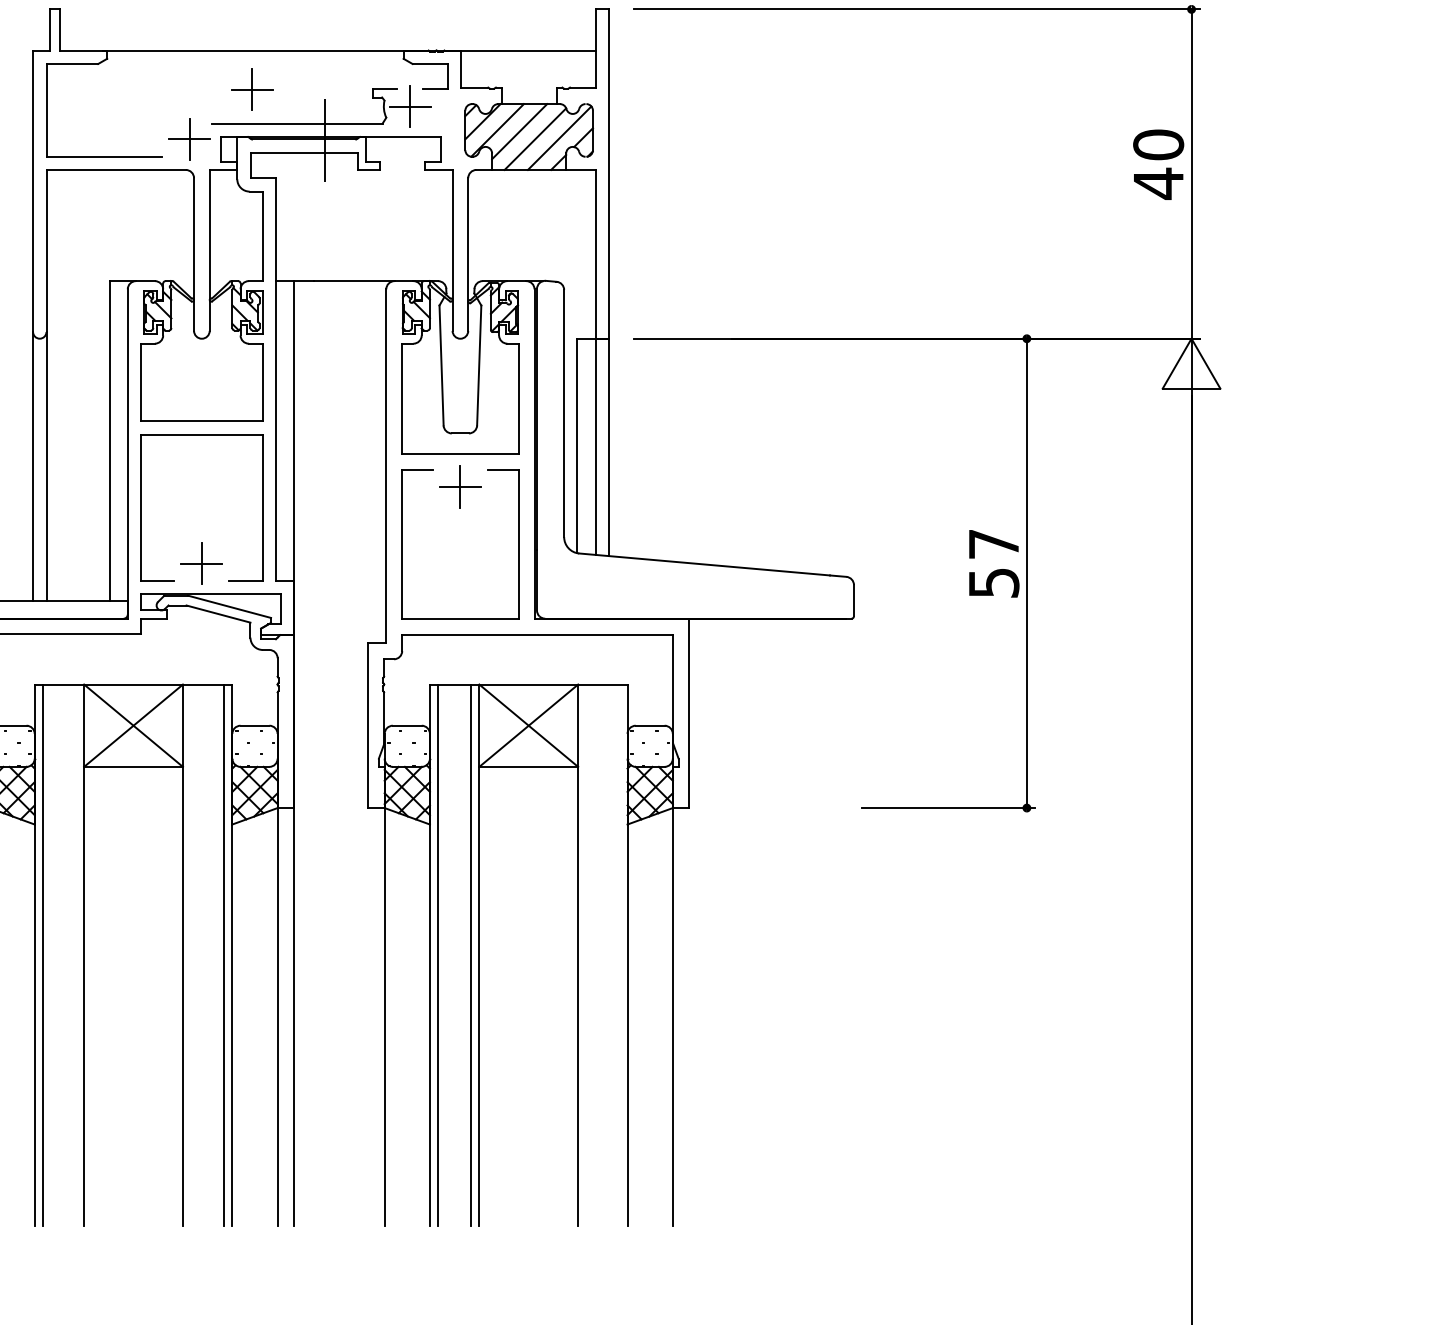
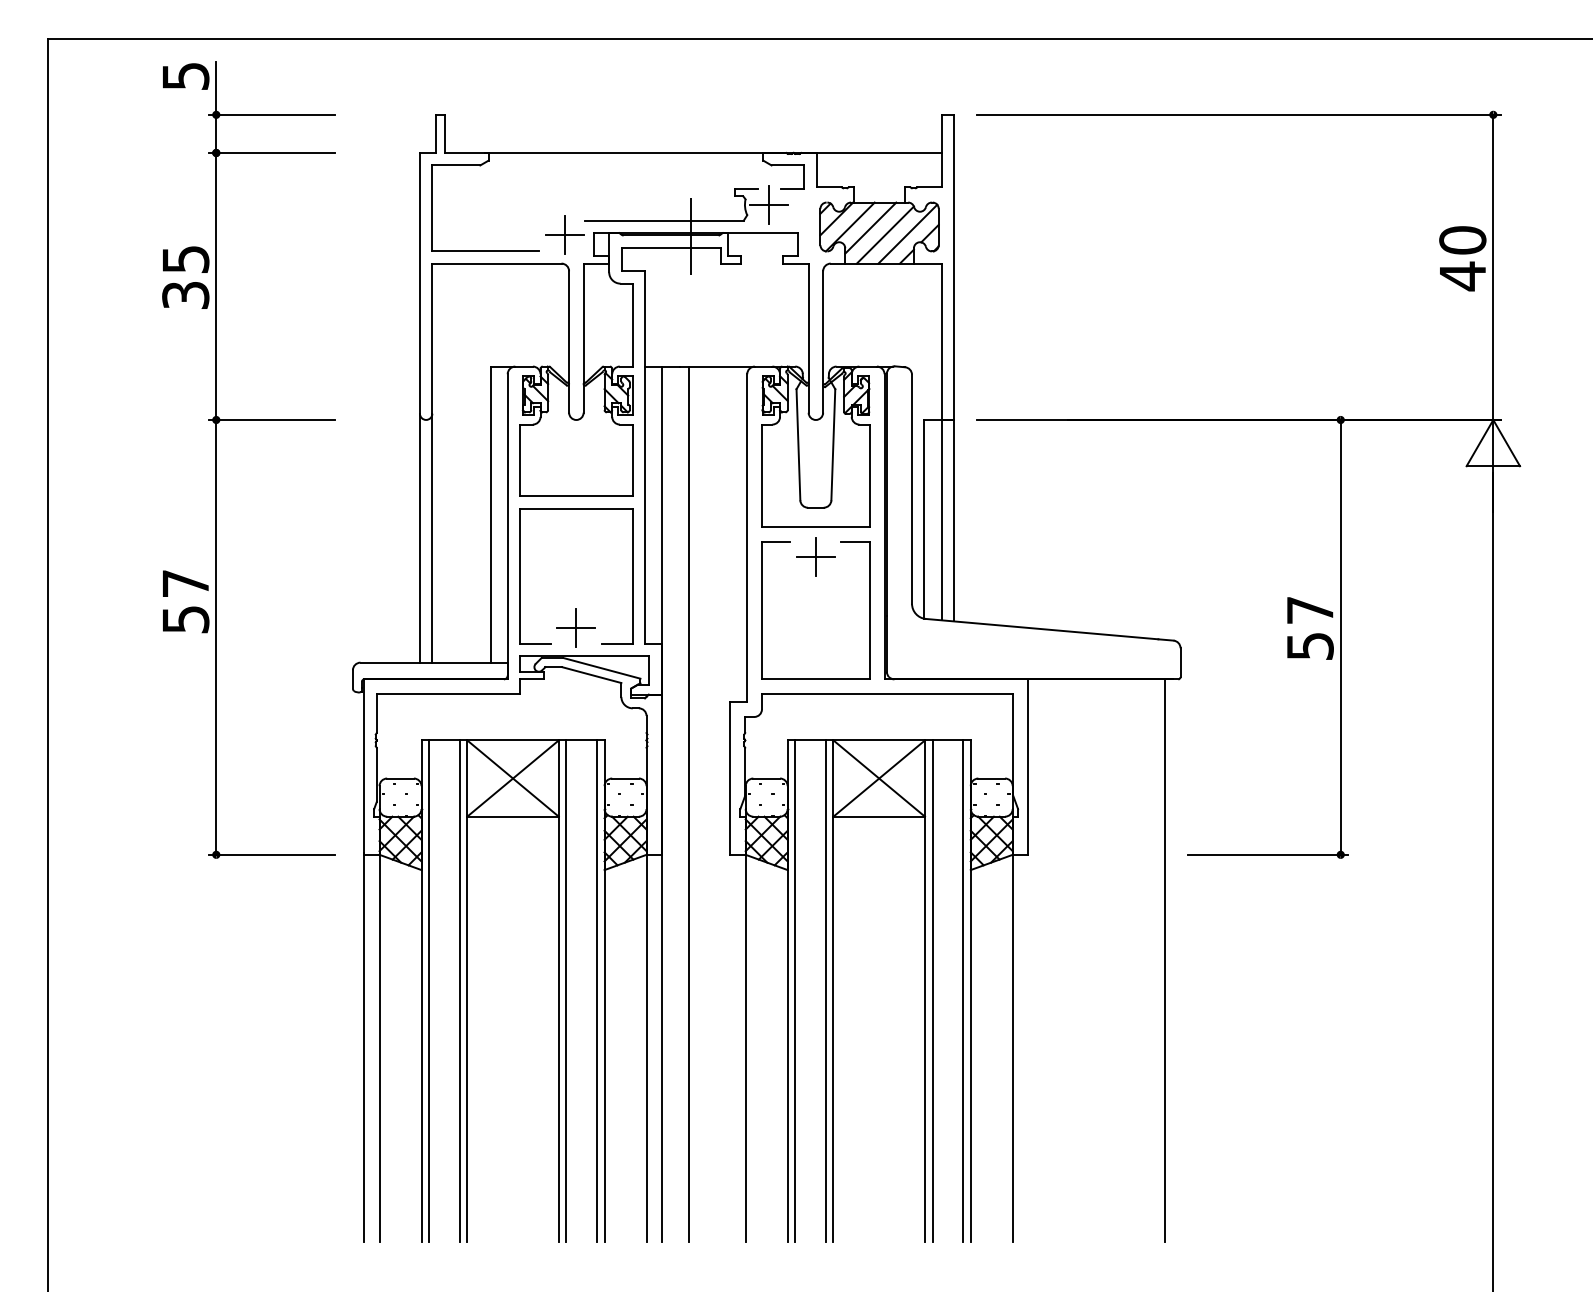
part: (251, 88) -> (622, 188), removed
line: (322, 752) -> (688, 803), added
line: (837, 922) -> (1165, 960), added
line: (75, 954) -> (459, 990), added
line: (191, 954) -> (566, 990), added
line: (586, 954) -> (932, 990), added
line: (619, 954) -> (963, 990), added

